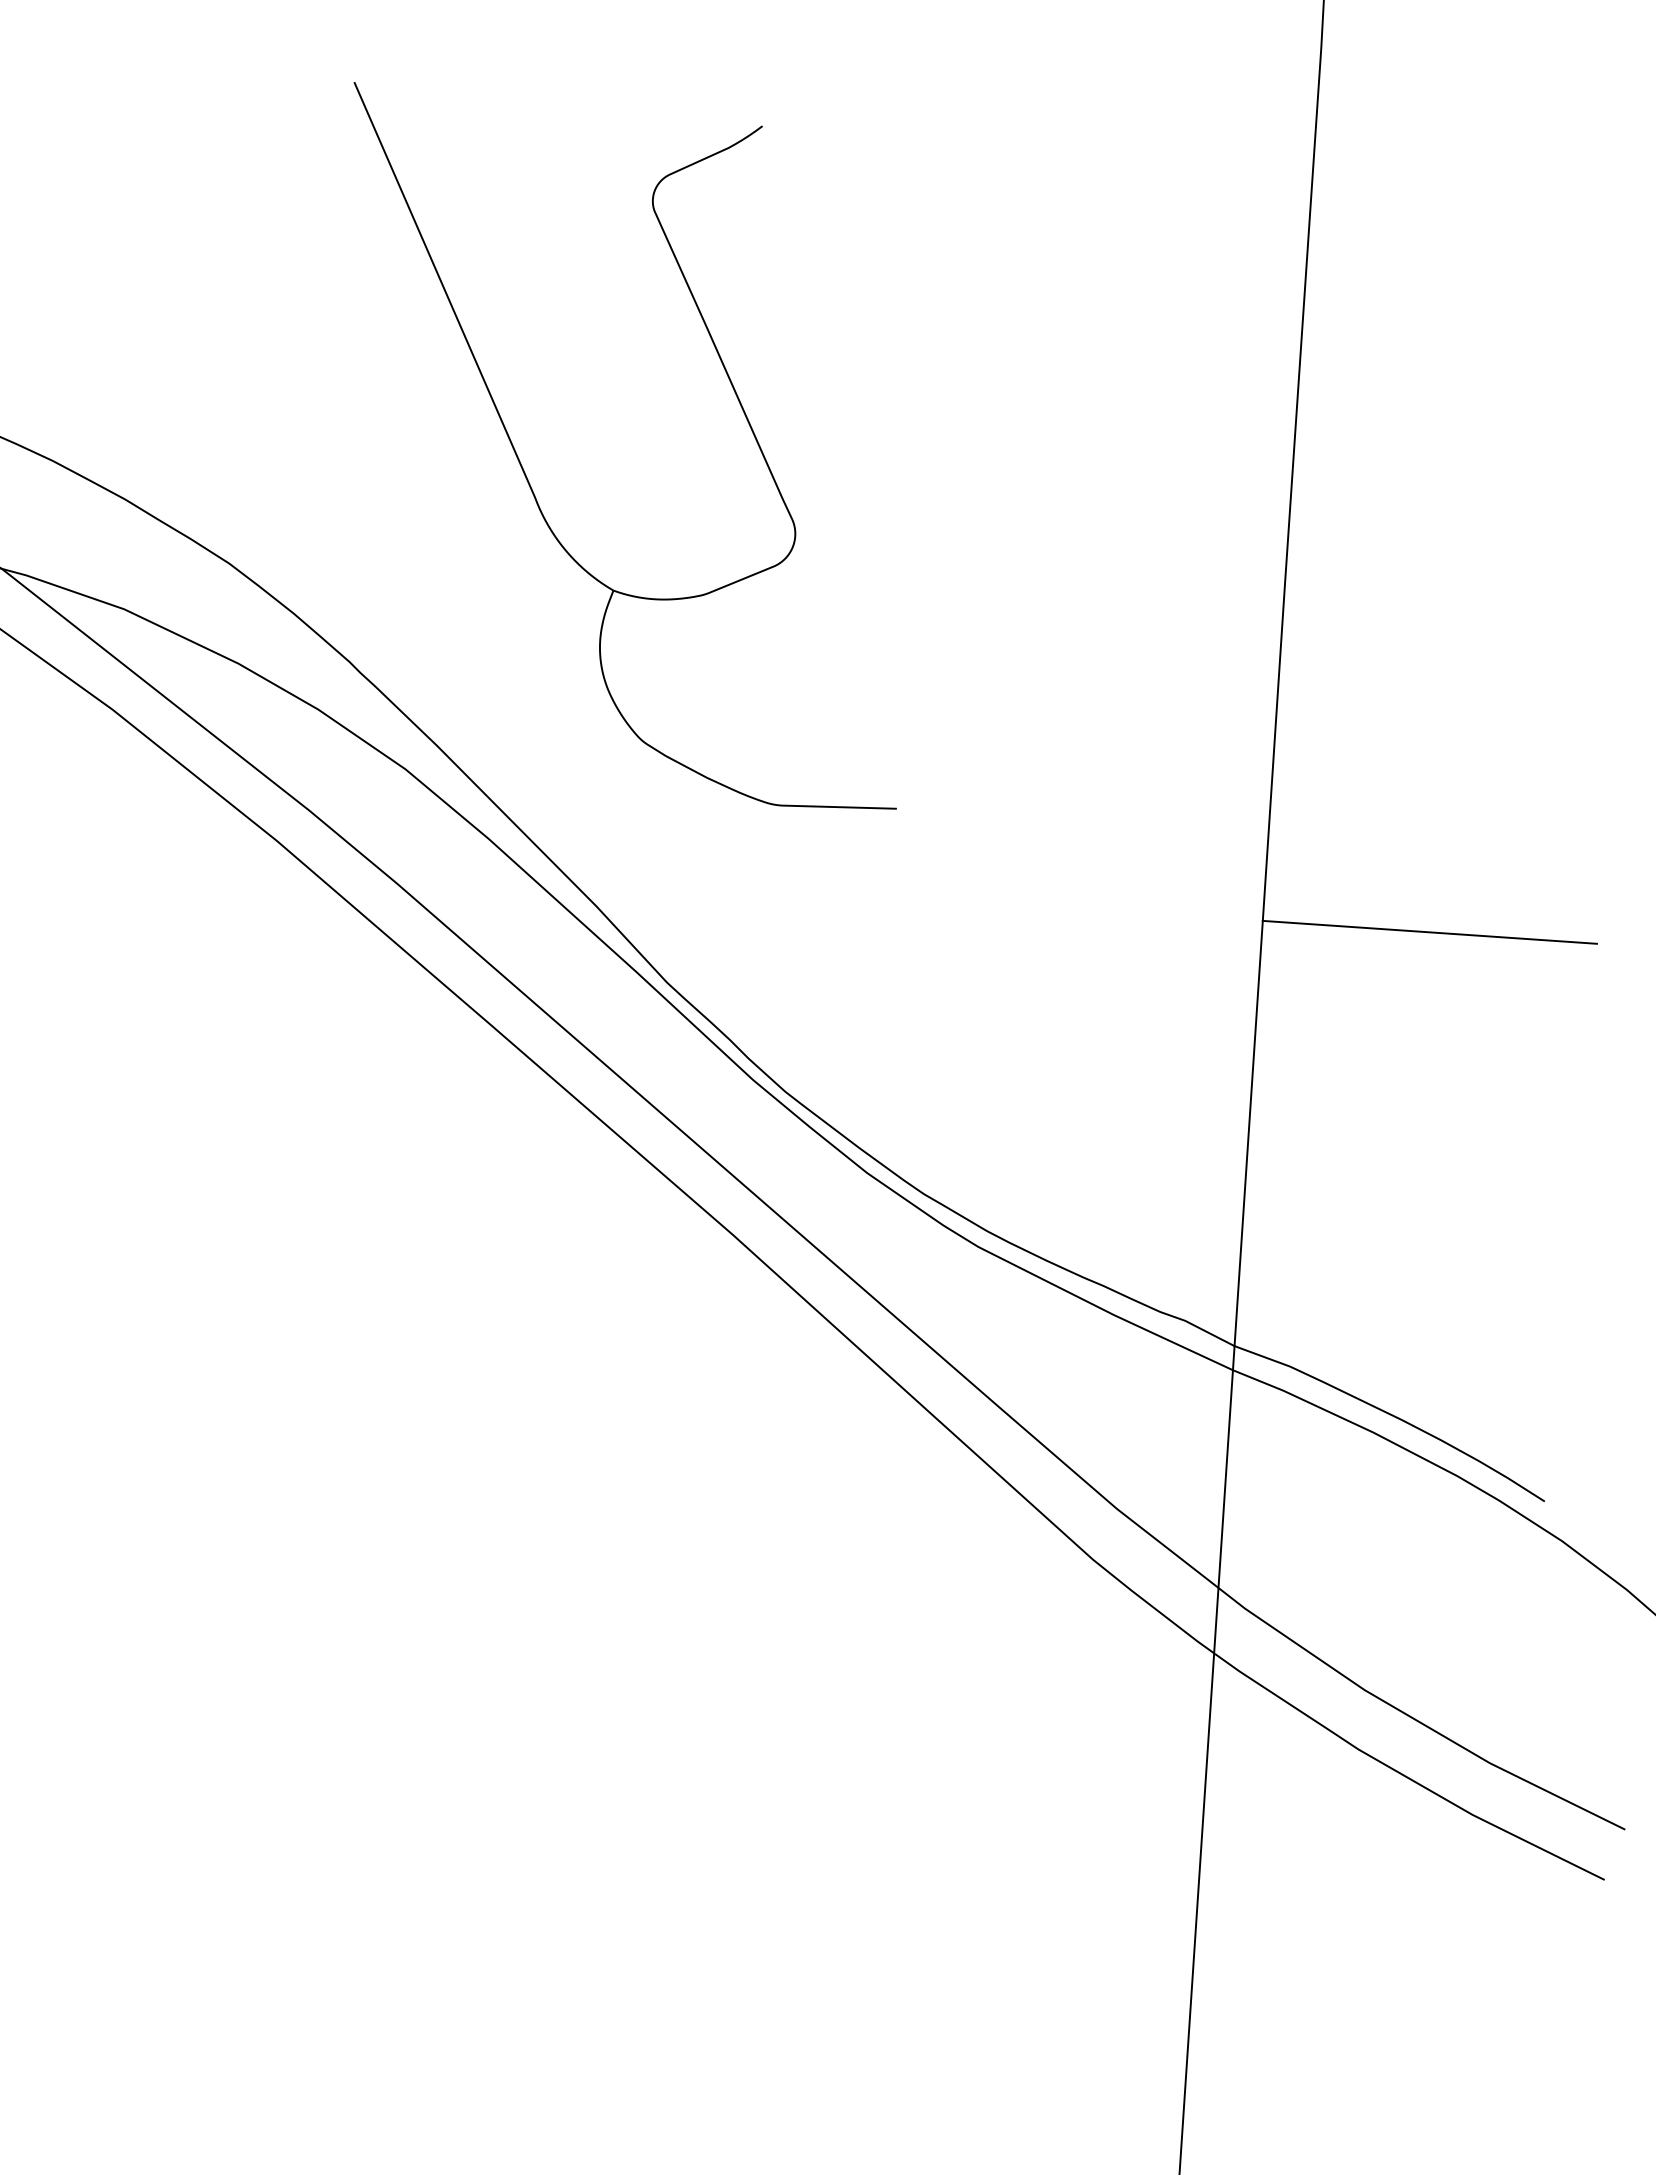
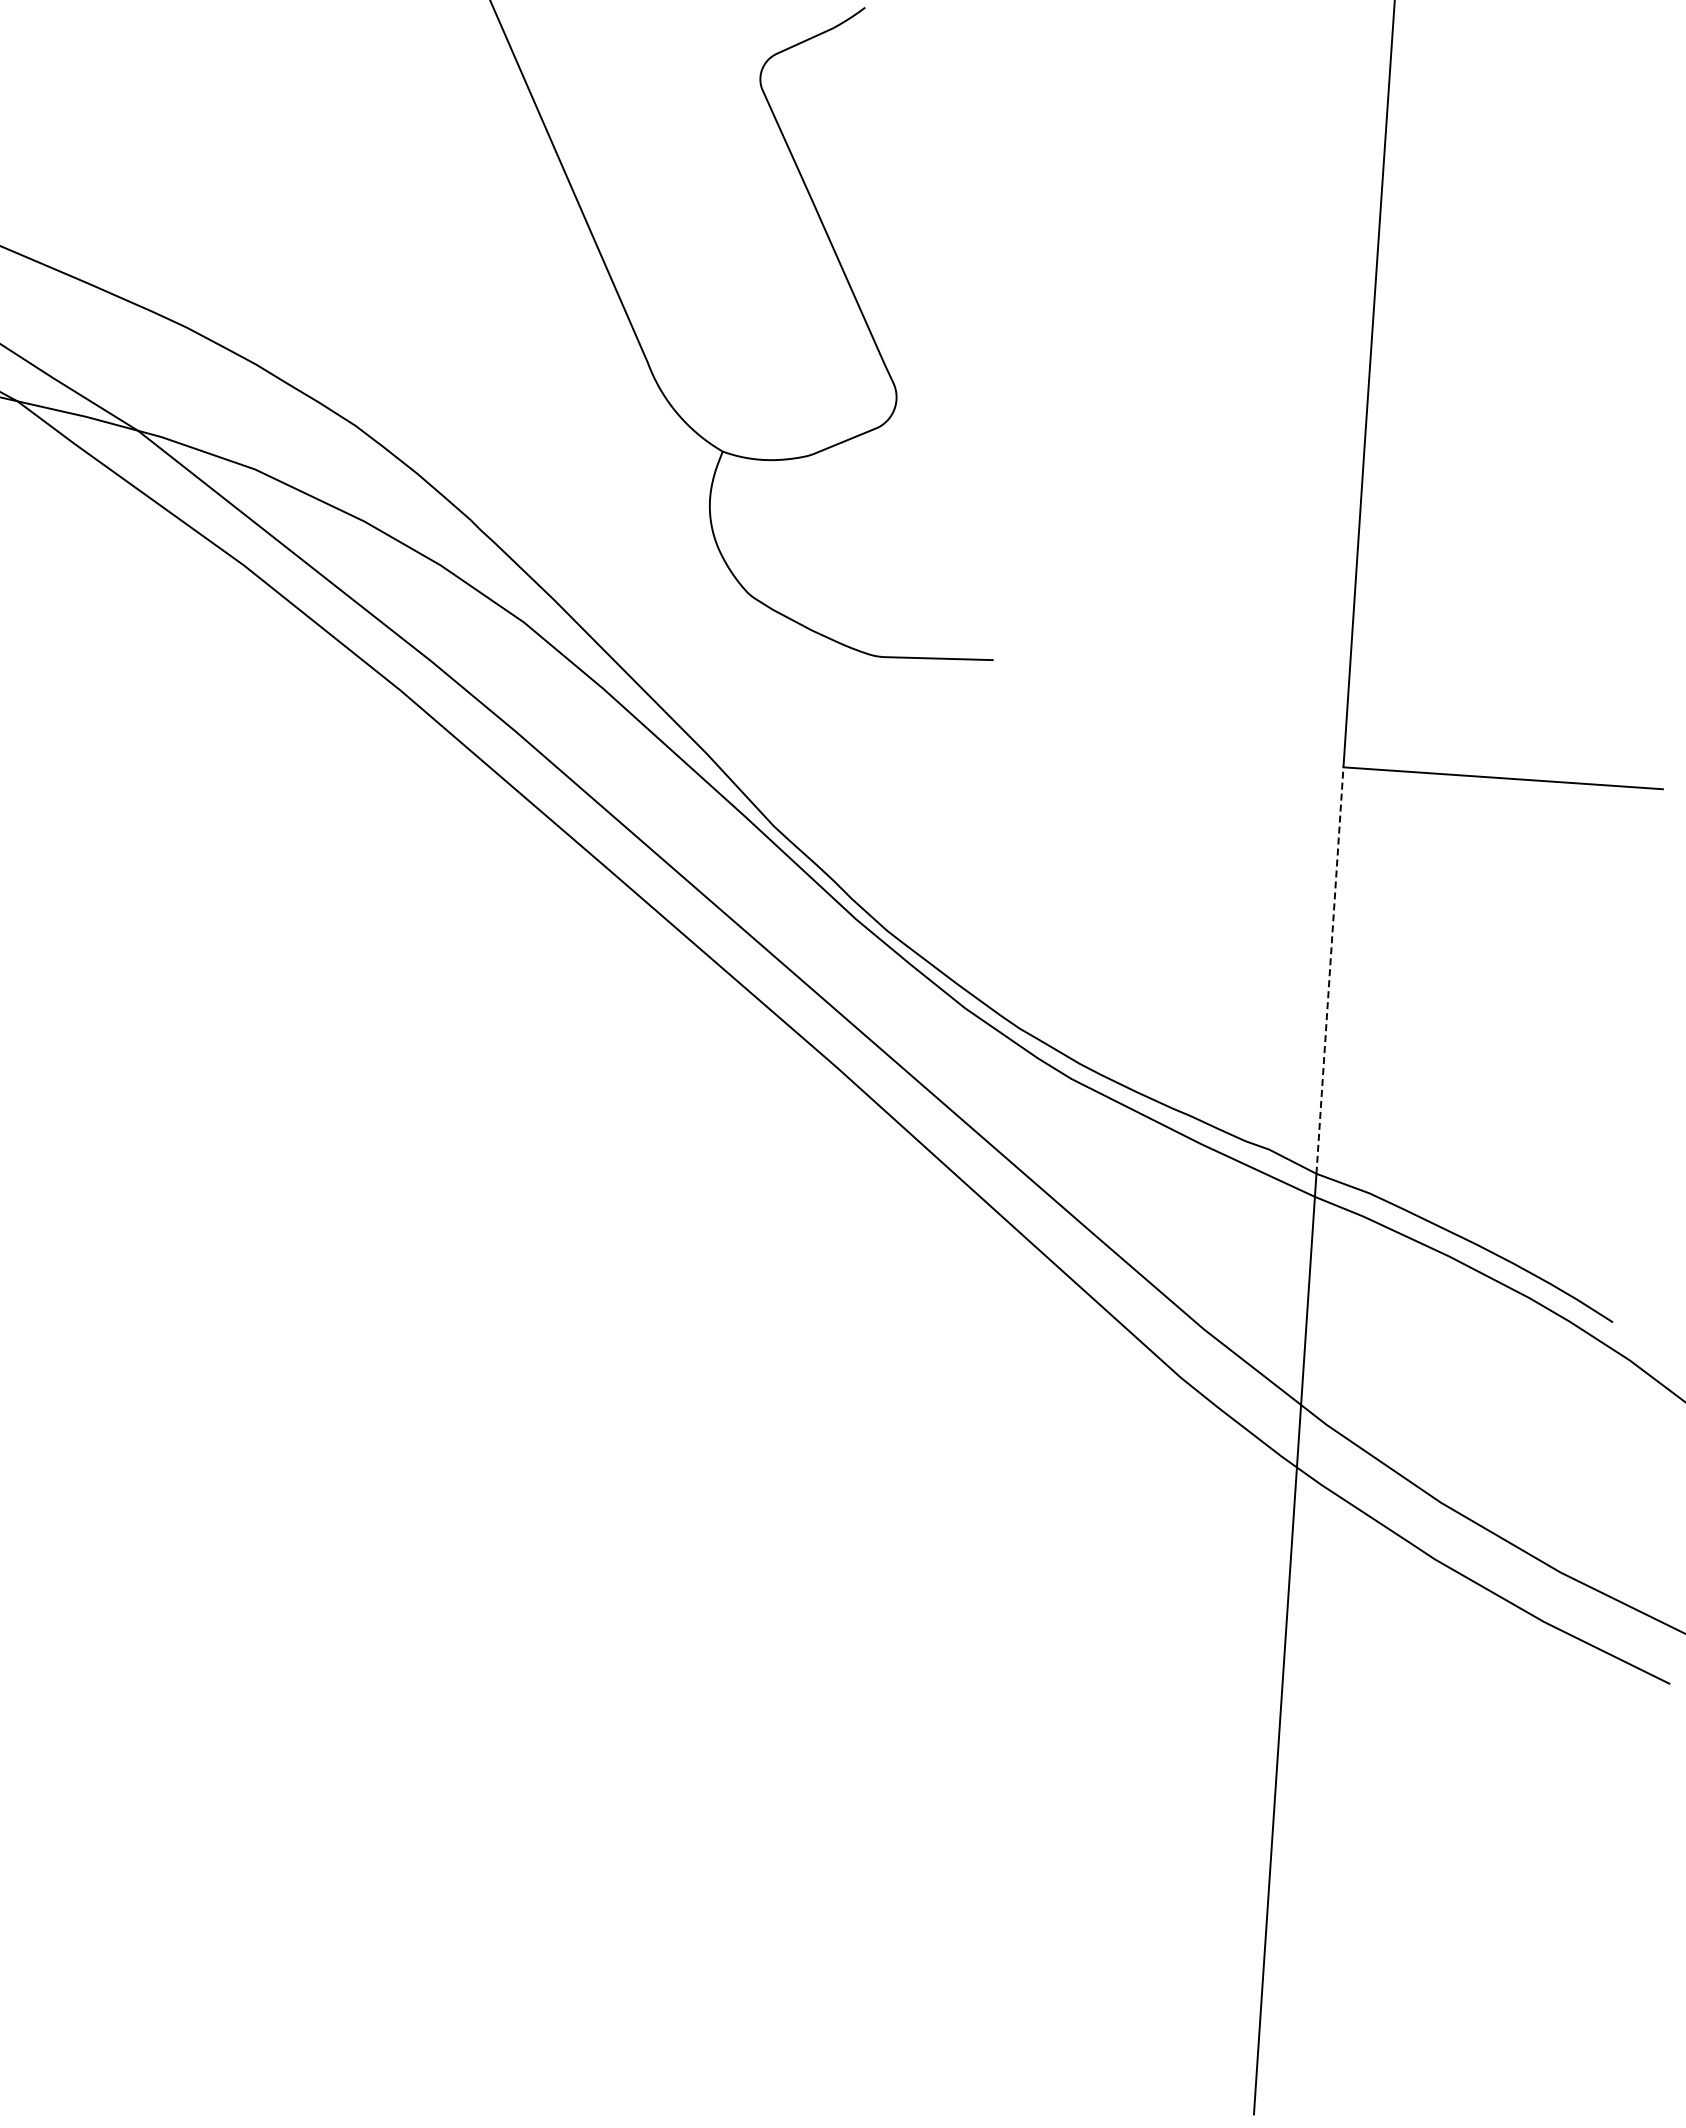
line: (1248, 1133) -> (1329, 970), solid -> dashed

